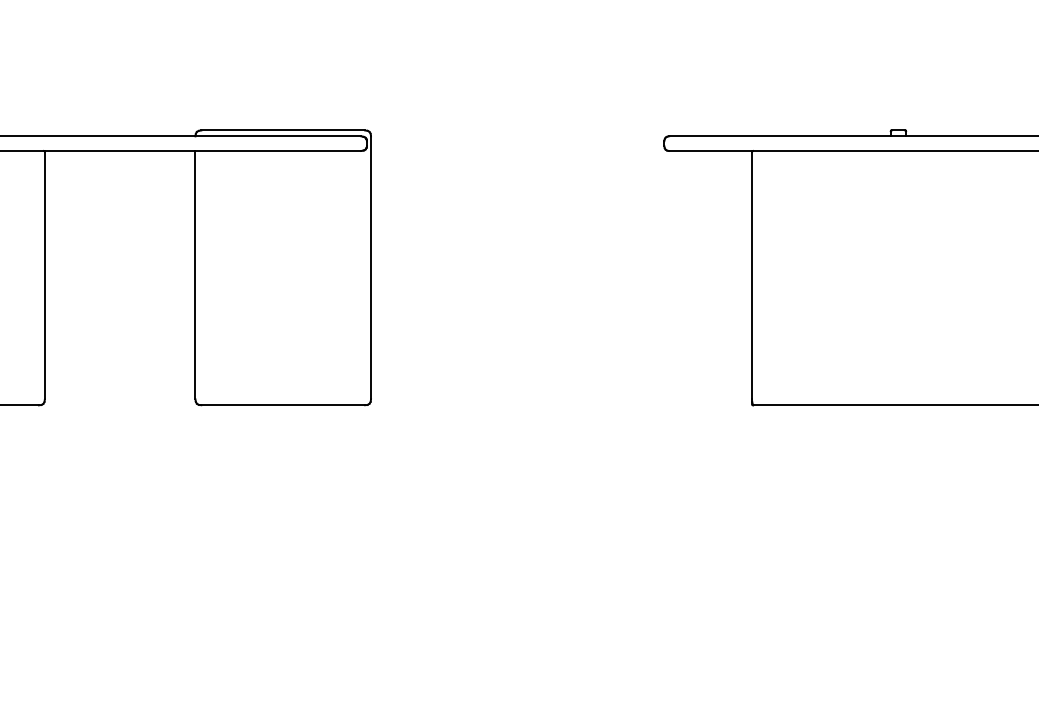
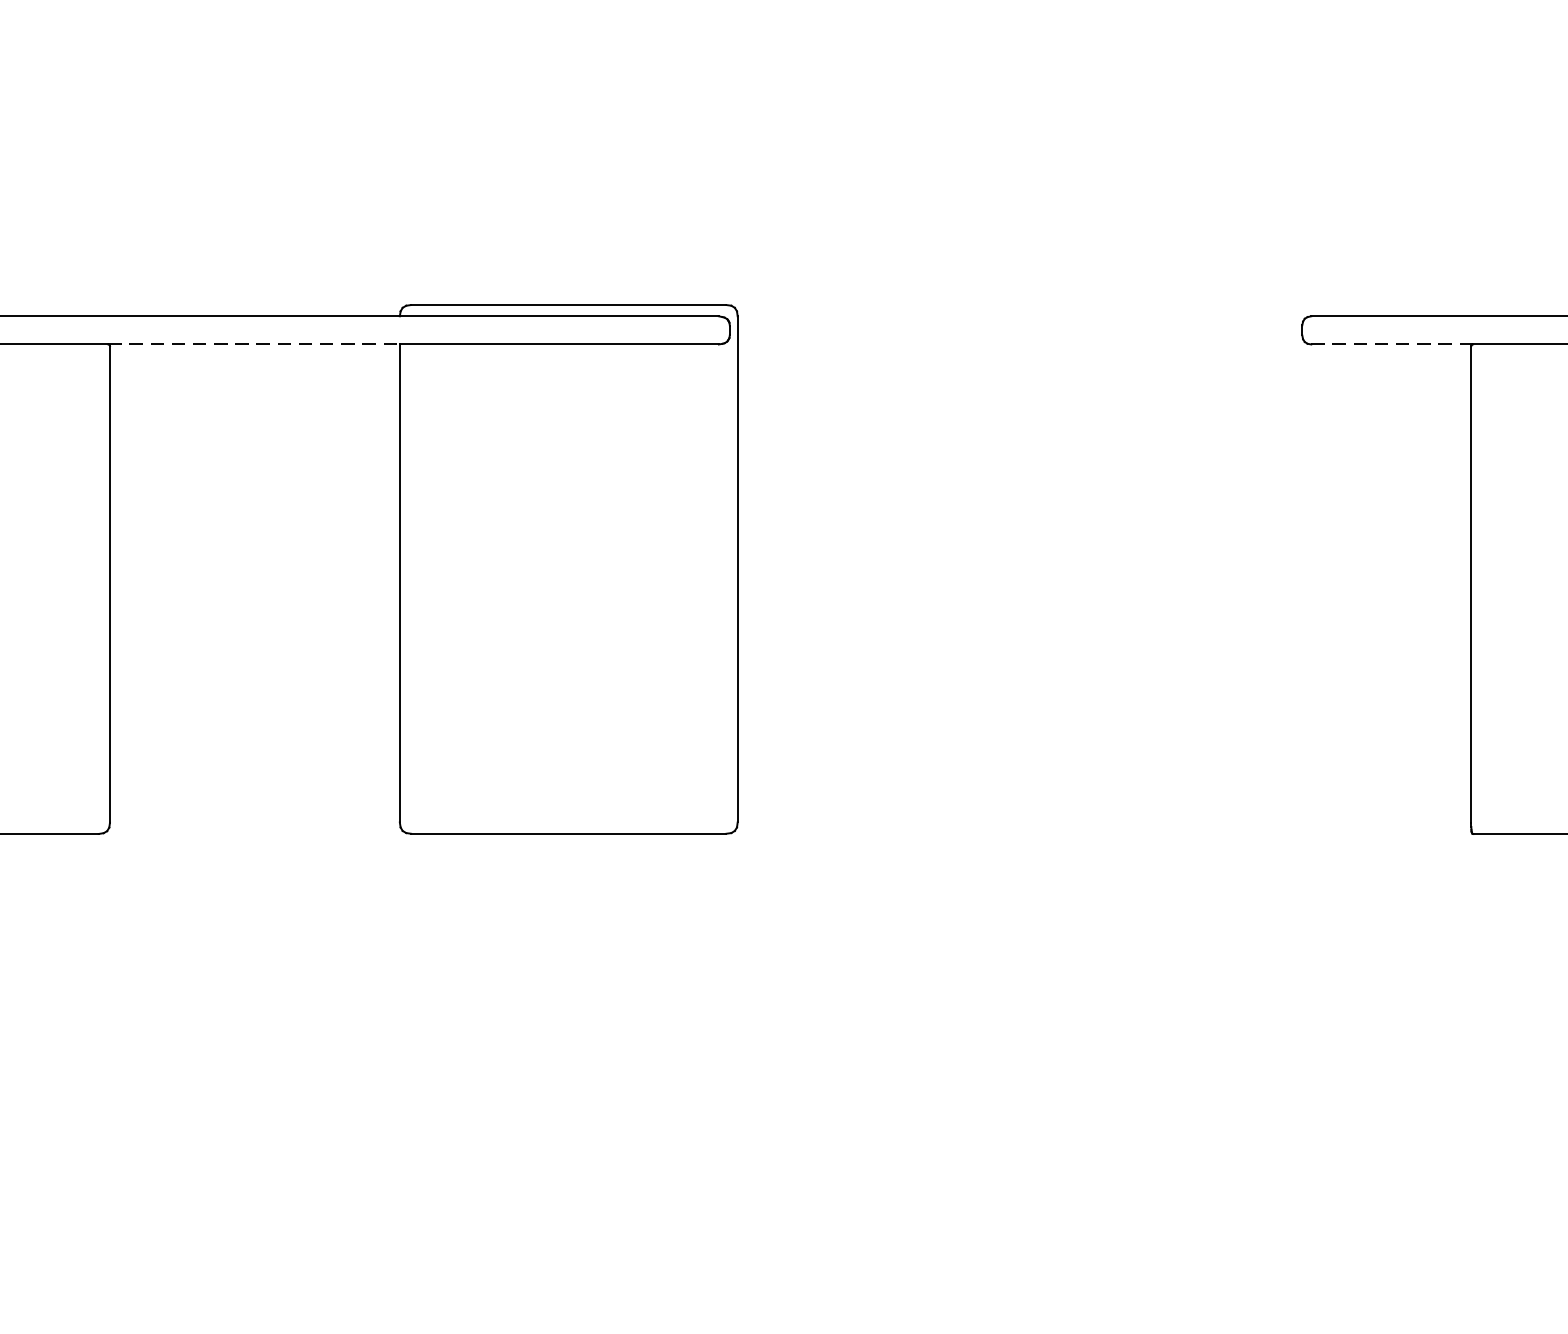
line: (119, 150) -> (253, 343), solid -> dashed
line: (711, 150) -> (1392, 343), solid -> dashed

